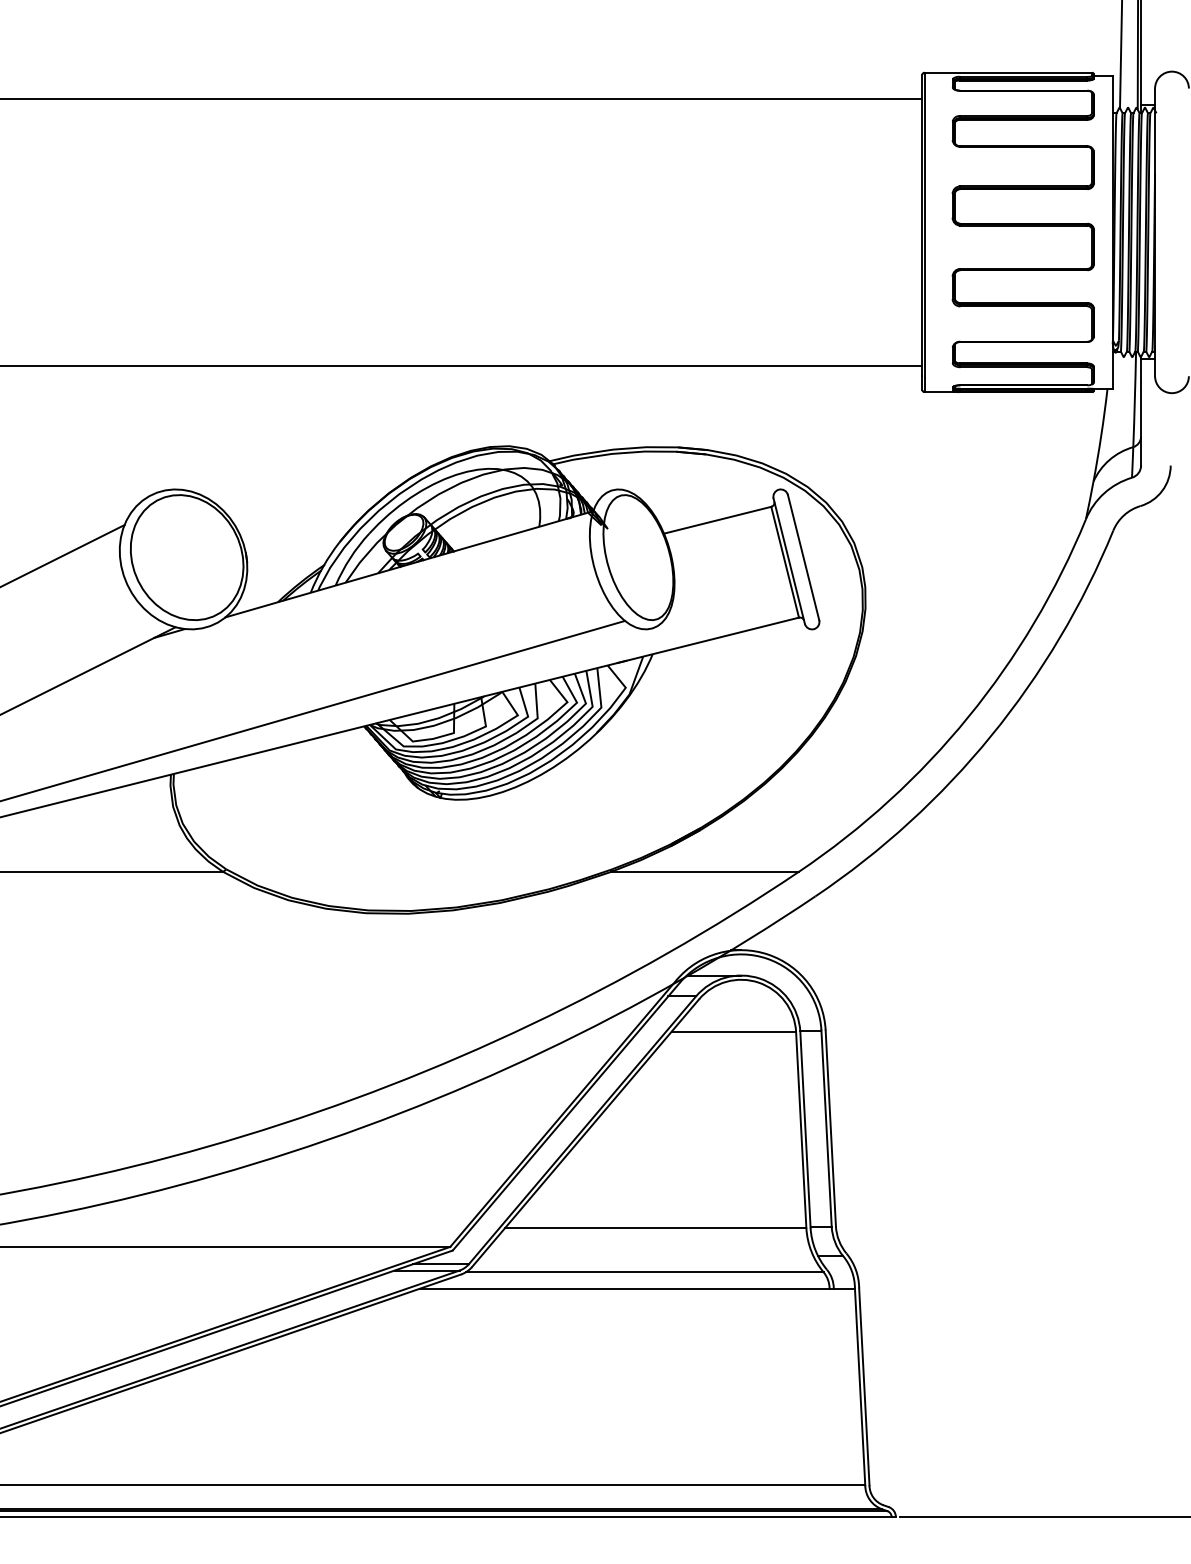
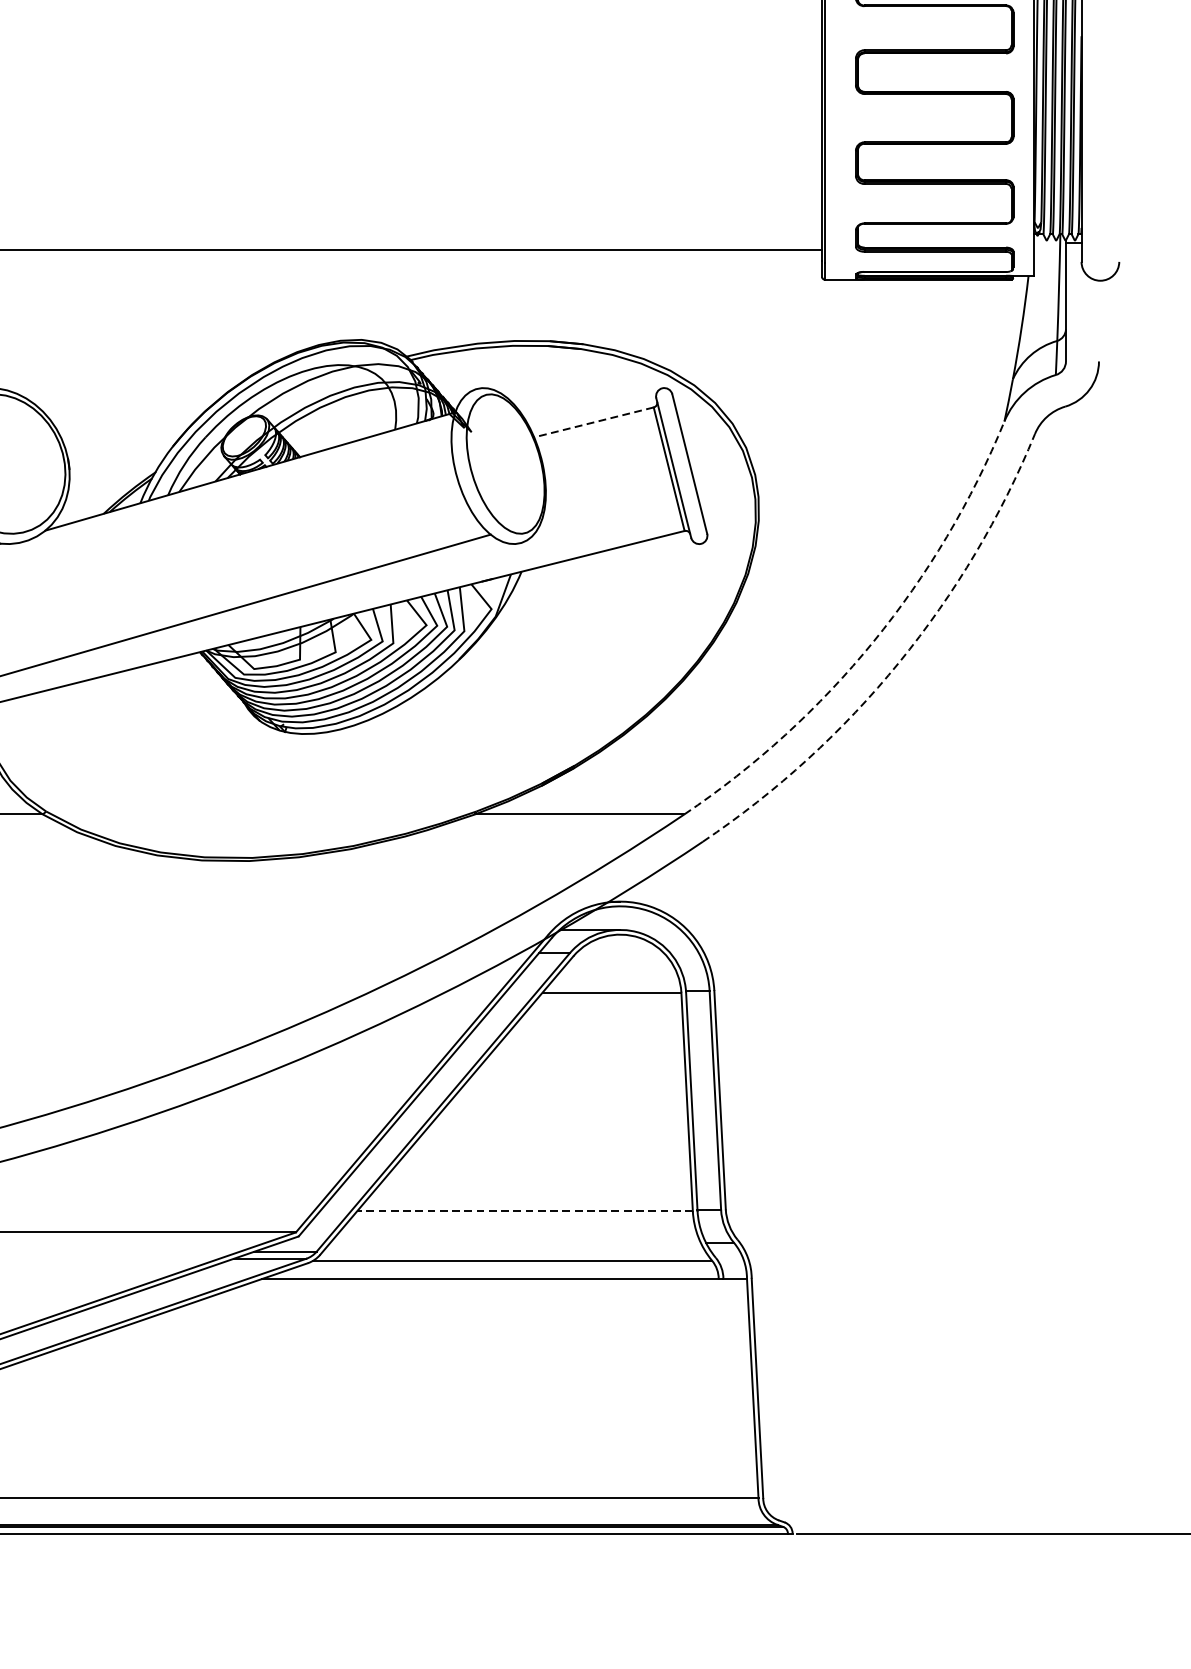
line: (717, 520) -> (593, 422), solid -> dashed
arc: (968, 716) -> (873, 641), solid -> dashed
arc: (991, 735) -> (899, 662), solid -> dashed
line: (655, 1227) -> (524, 1210), solid -> dashed

